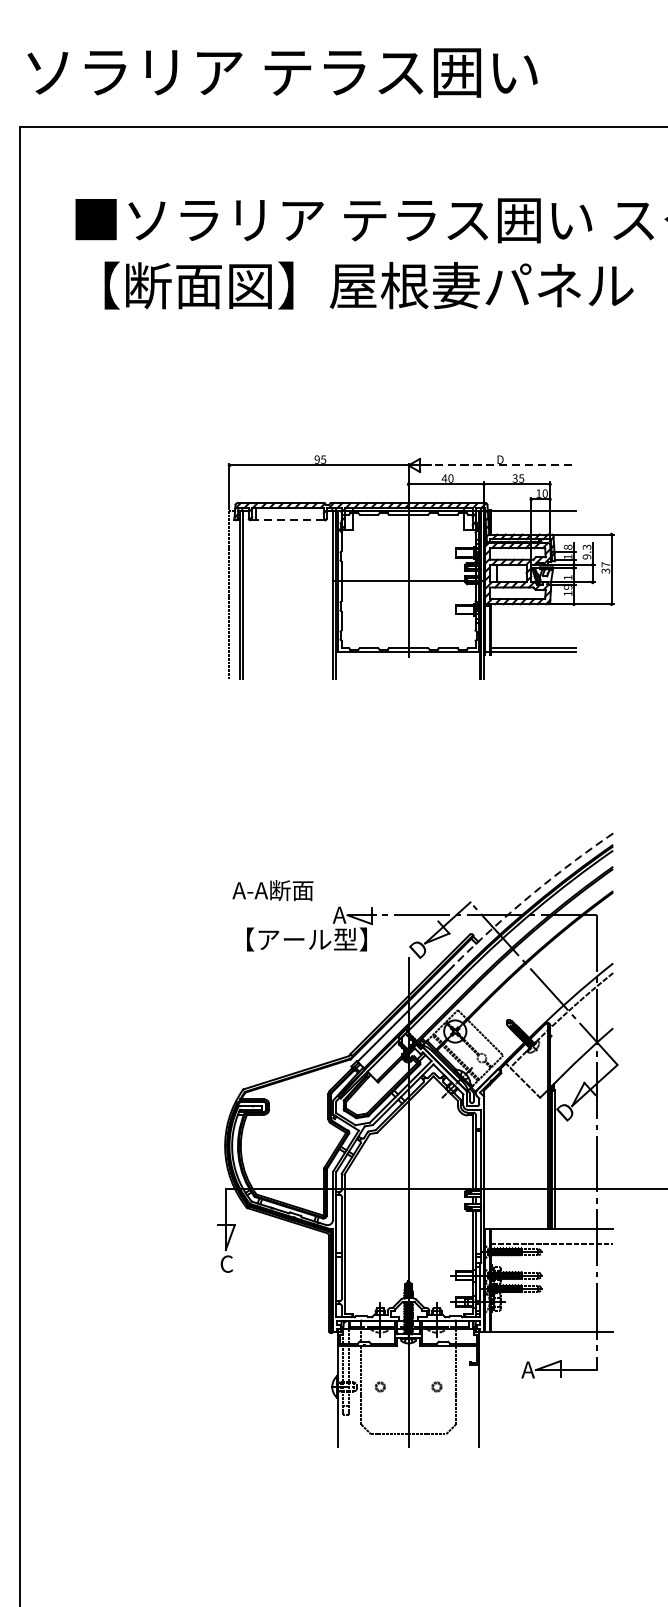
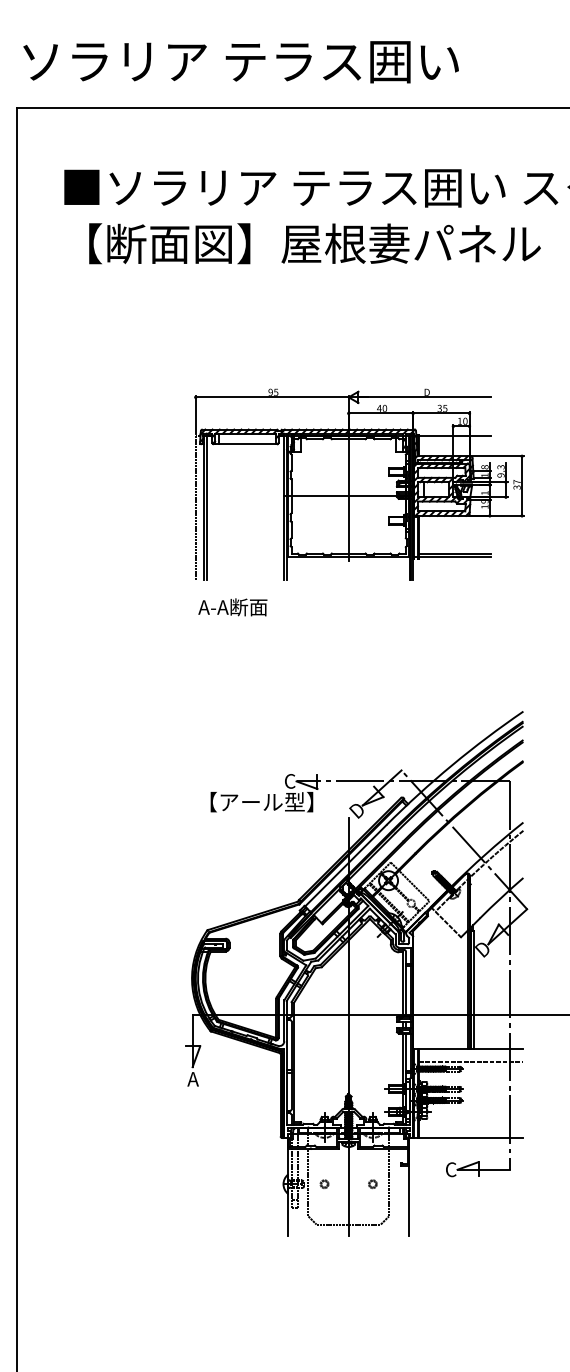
line: (498, 465) -> (425, 397), dashed -> solid
line: (290, 520) -> (247, 444), dashed -> solid
text: (272, 890) -> (232, 607), moved
arc: (530, 896) -> (452, 765), dashed -> solid
text: (339, 915) -> (289, 781), A -> C
text: (225, 1263) -> (192, 1078), C -> A
text: (527, 1369) -> (450, 1169), A -> C

